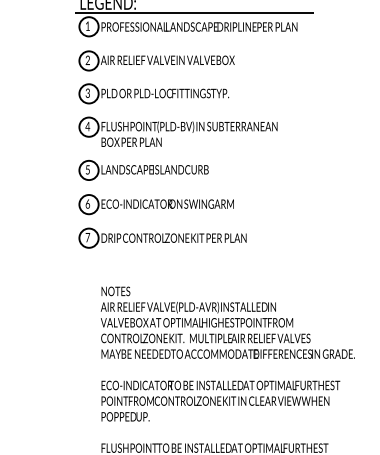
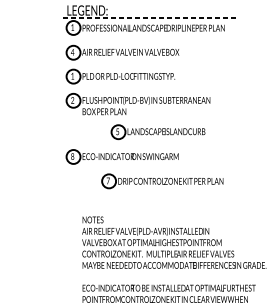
line: (194, 13) -> (150, 18), solid -> dashed
text: (87, 60) -> (72, 52), 2 -> 4
text: (87, 92) -> (72, 75), 3 -> 1
text: (87, 126) -> (72, 100), 4 -> 2
part: (143, 170) -> (158, 132), moved
text: (87, 202) -> (72, 155), 6 -> 8
part: (162, 237) -> (162, 180), moved

